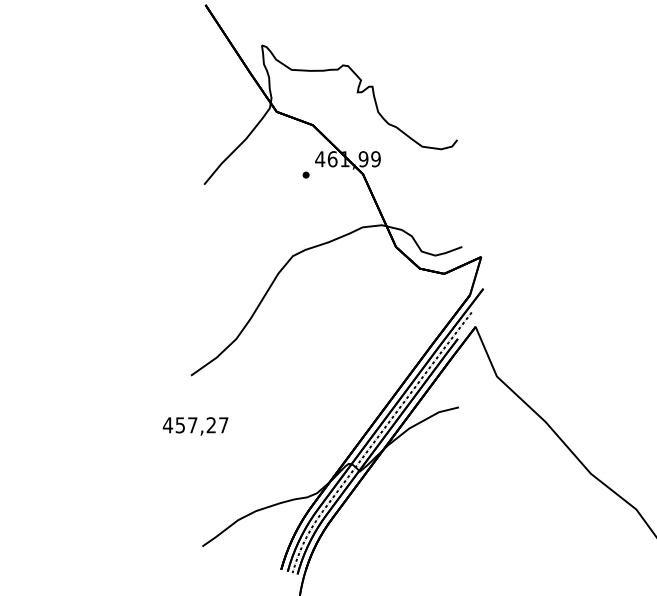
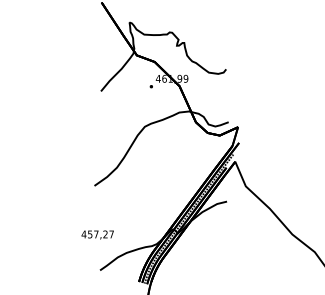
text: (195, 425) -> (97, 234), moved

